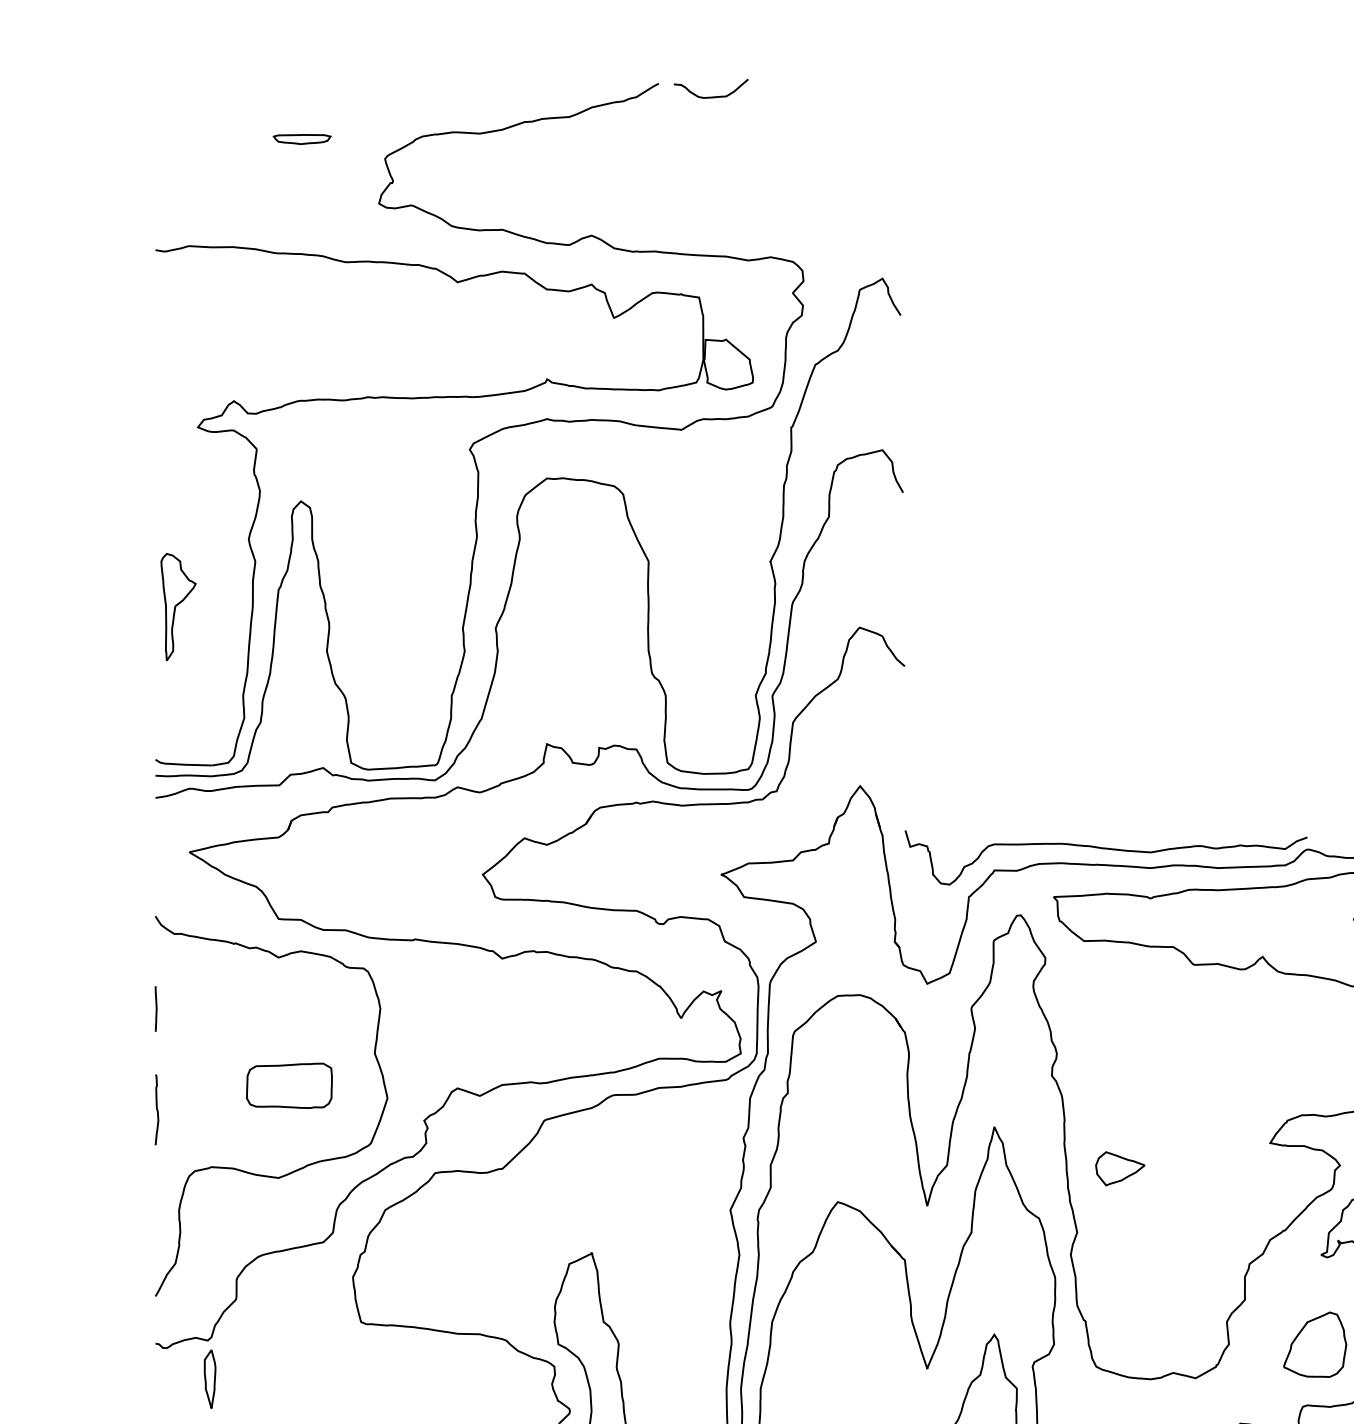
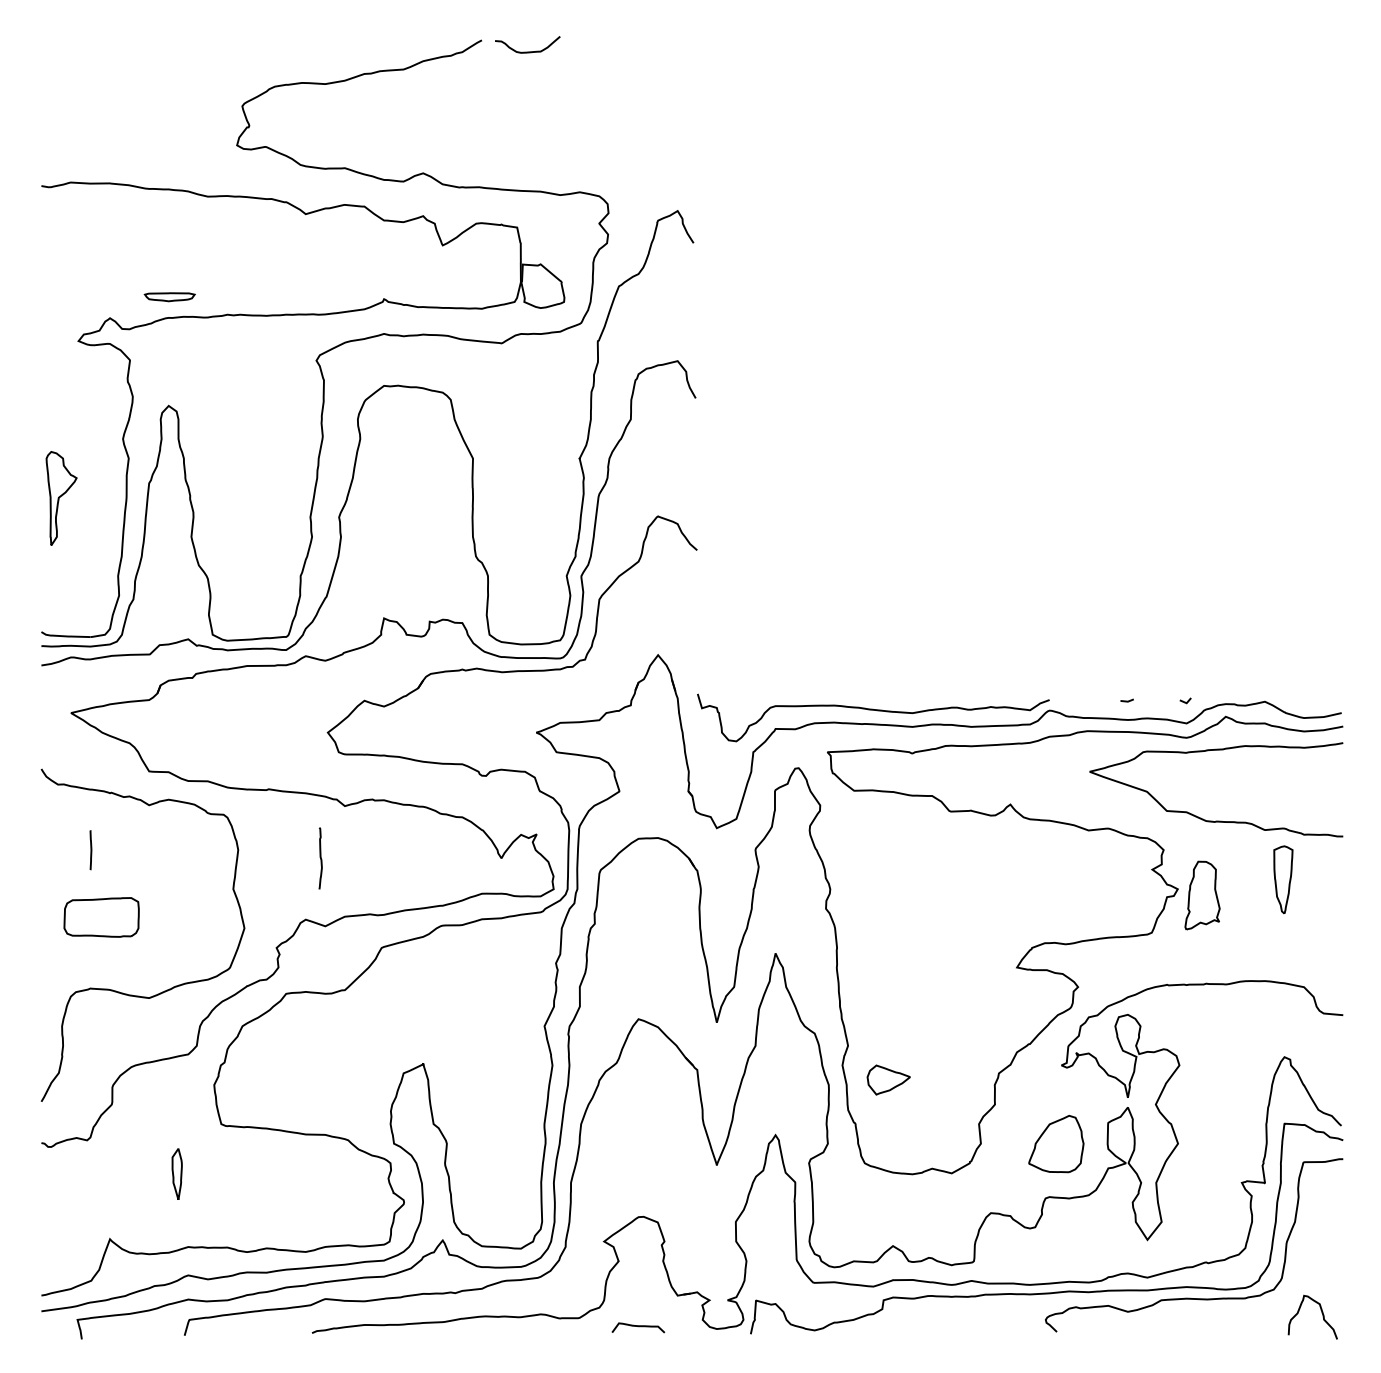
part: (301, 139) -> (169, 297), moved
line: (155, 1009) -> (90, 850), moved
part: (289, 1085) -> (101, 917), moved
curve: (156, 1109) -> (320, 858), moved
part: (1119, 1168) -> (888, 1079), moved
part: (209, 1378) -> (176, 1173), moved

